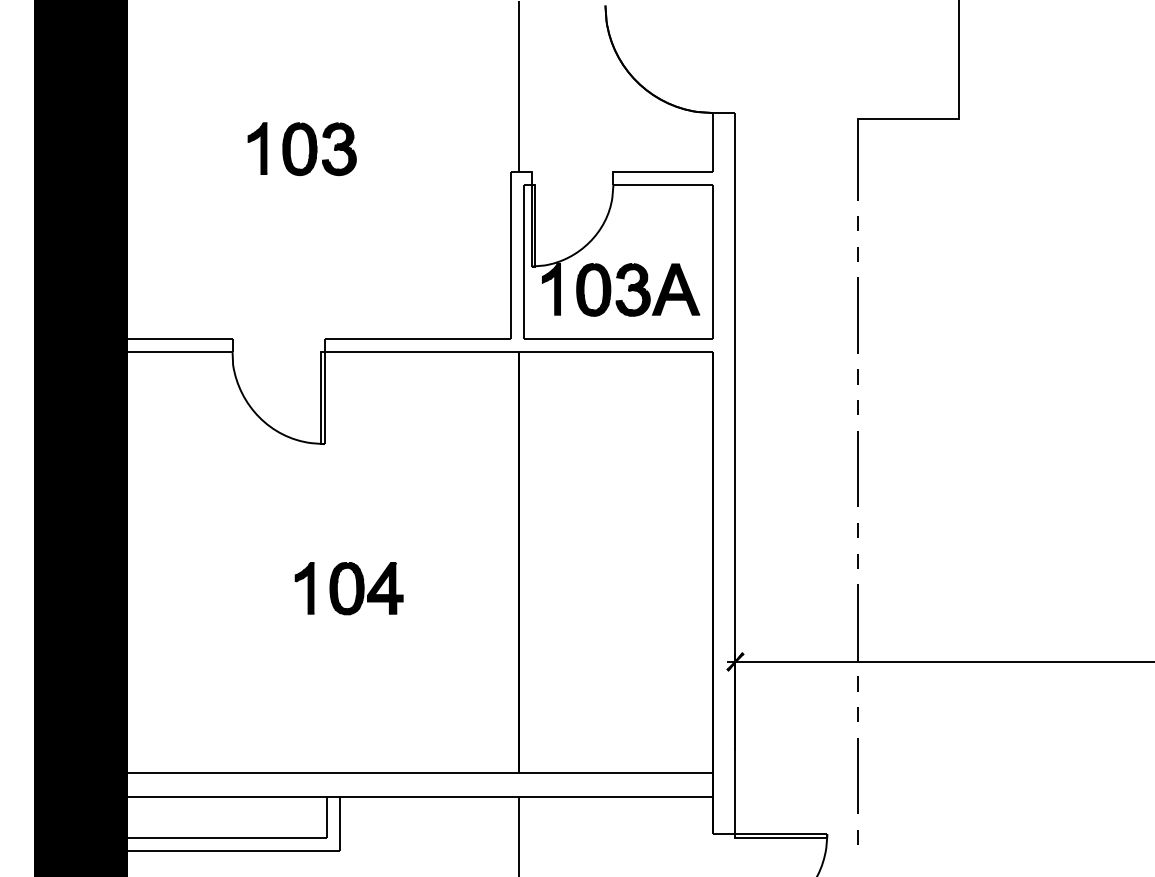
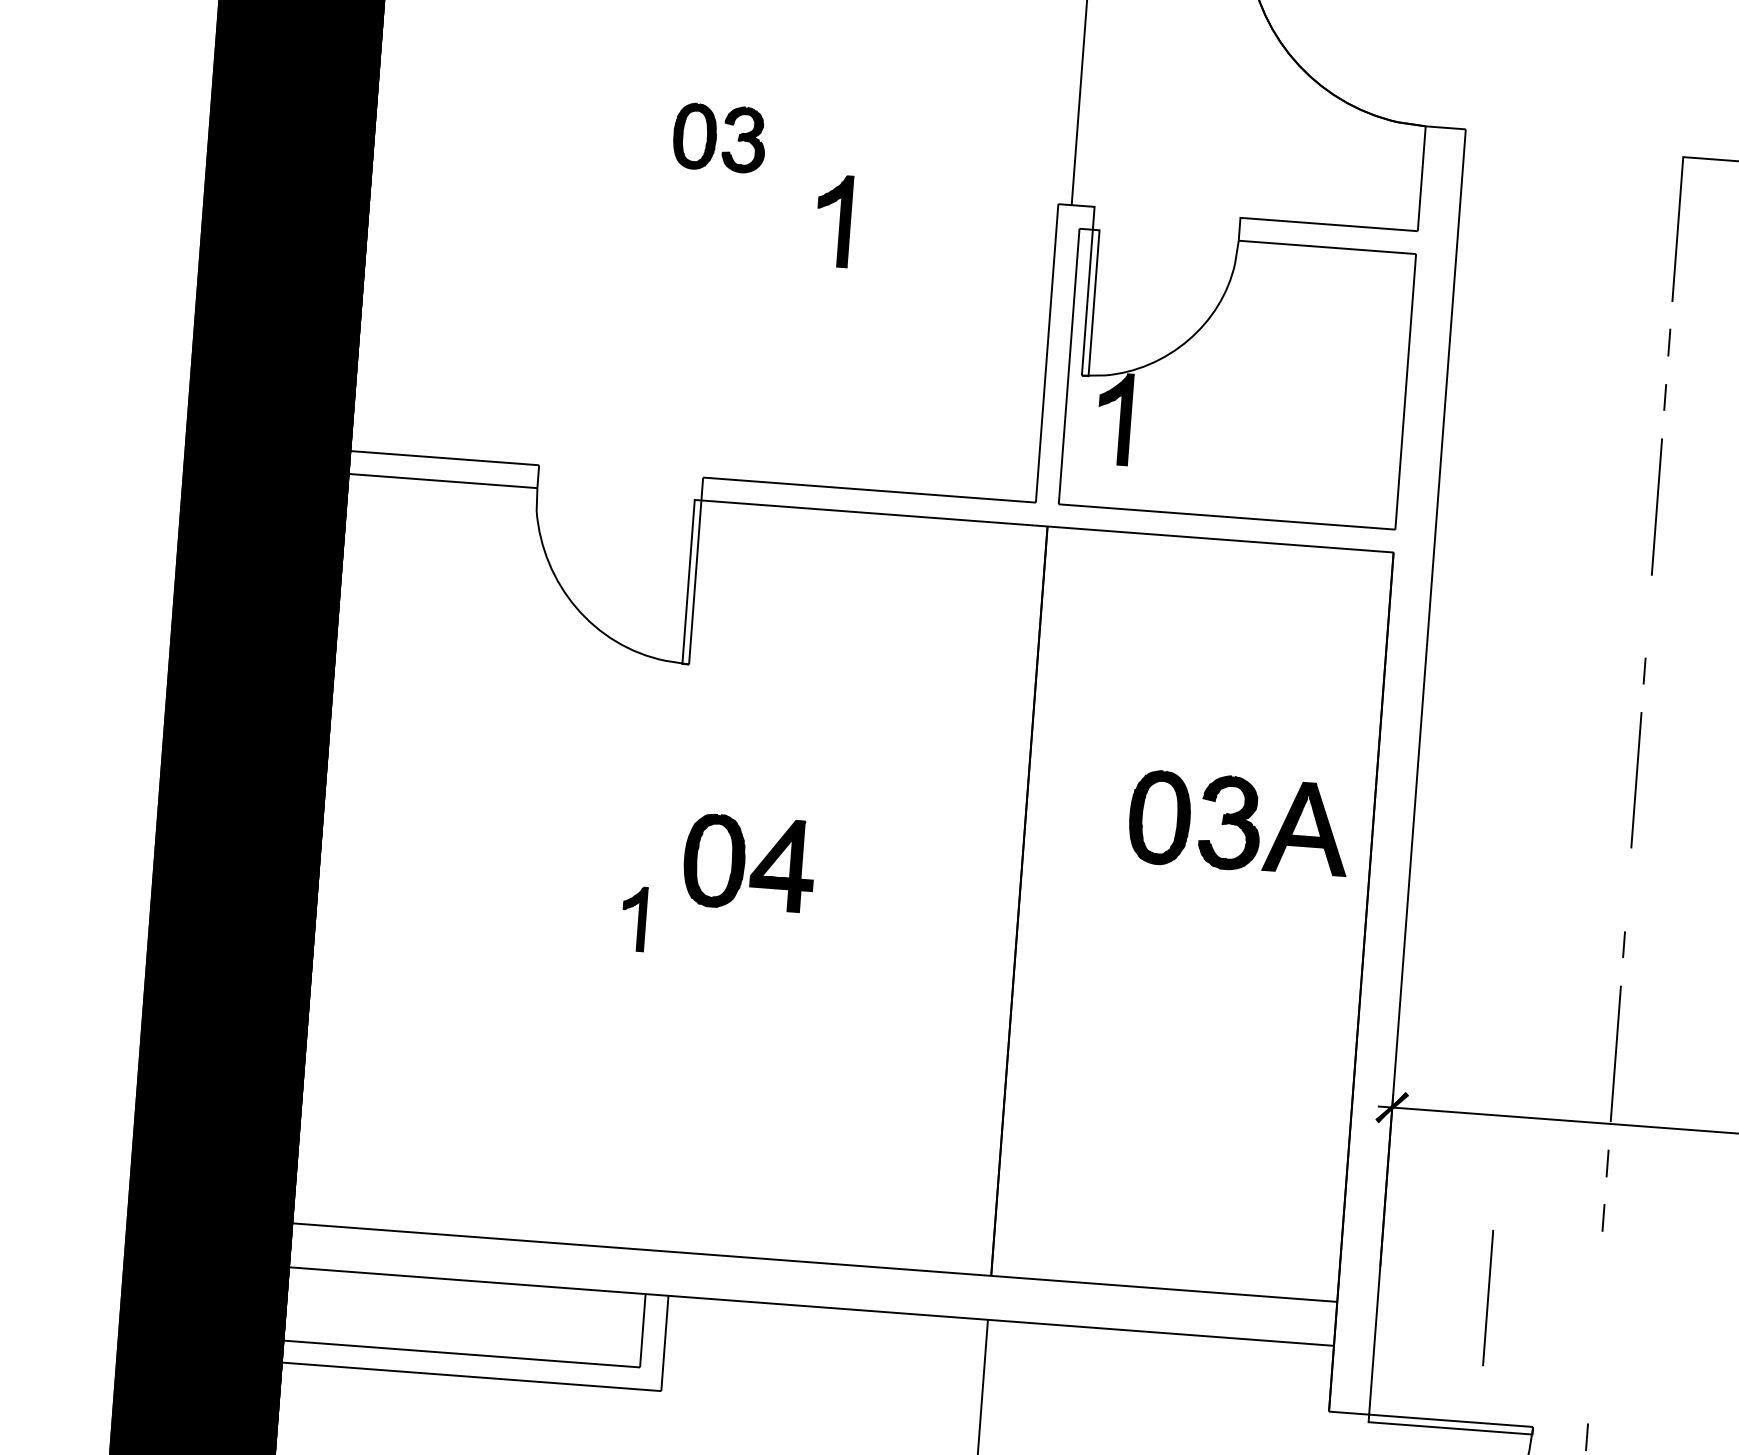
part: (257, 148) -> (833, 220), moved
part: (319, 149) -> (719, 138), size x0.7
part: (638, 289) -> (1239, 822), moved
line: (857, 376) -> (1647, 615), removed
line: (857, 530) -> (1627, 889), removed
part: (304, 588) -> (633, 918), size x0.7
part: (366, 588) -> (749, 863), moved
line: (857, 775) -> (1487, 1296), moved

